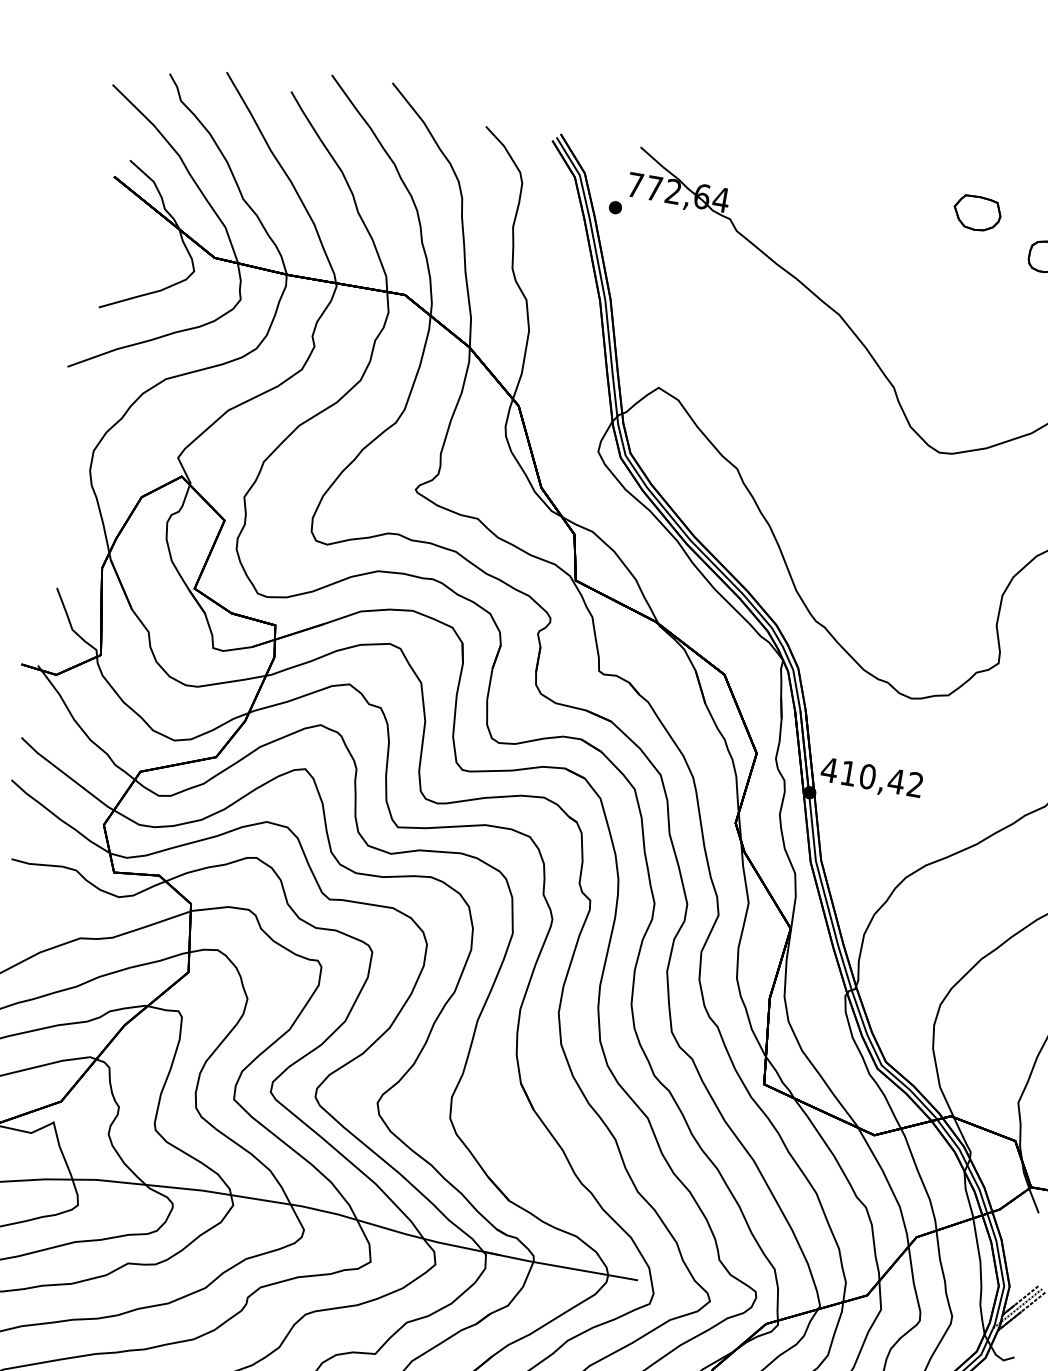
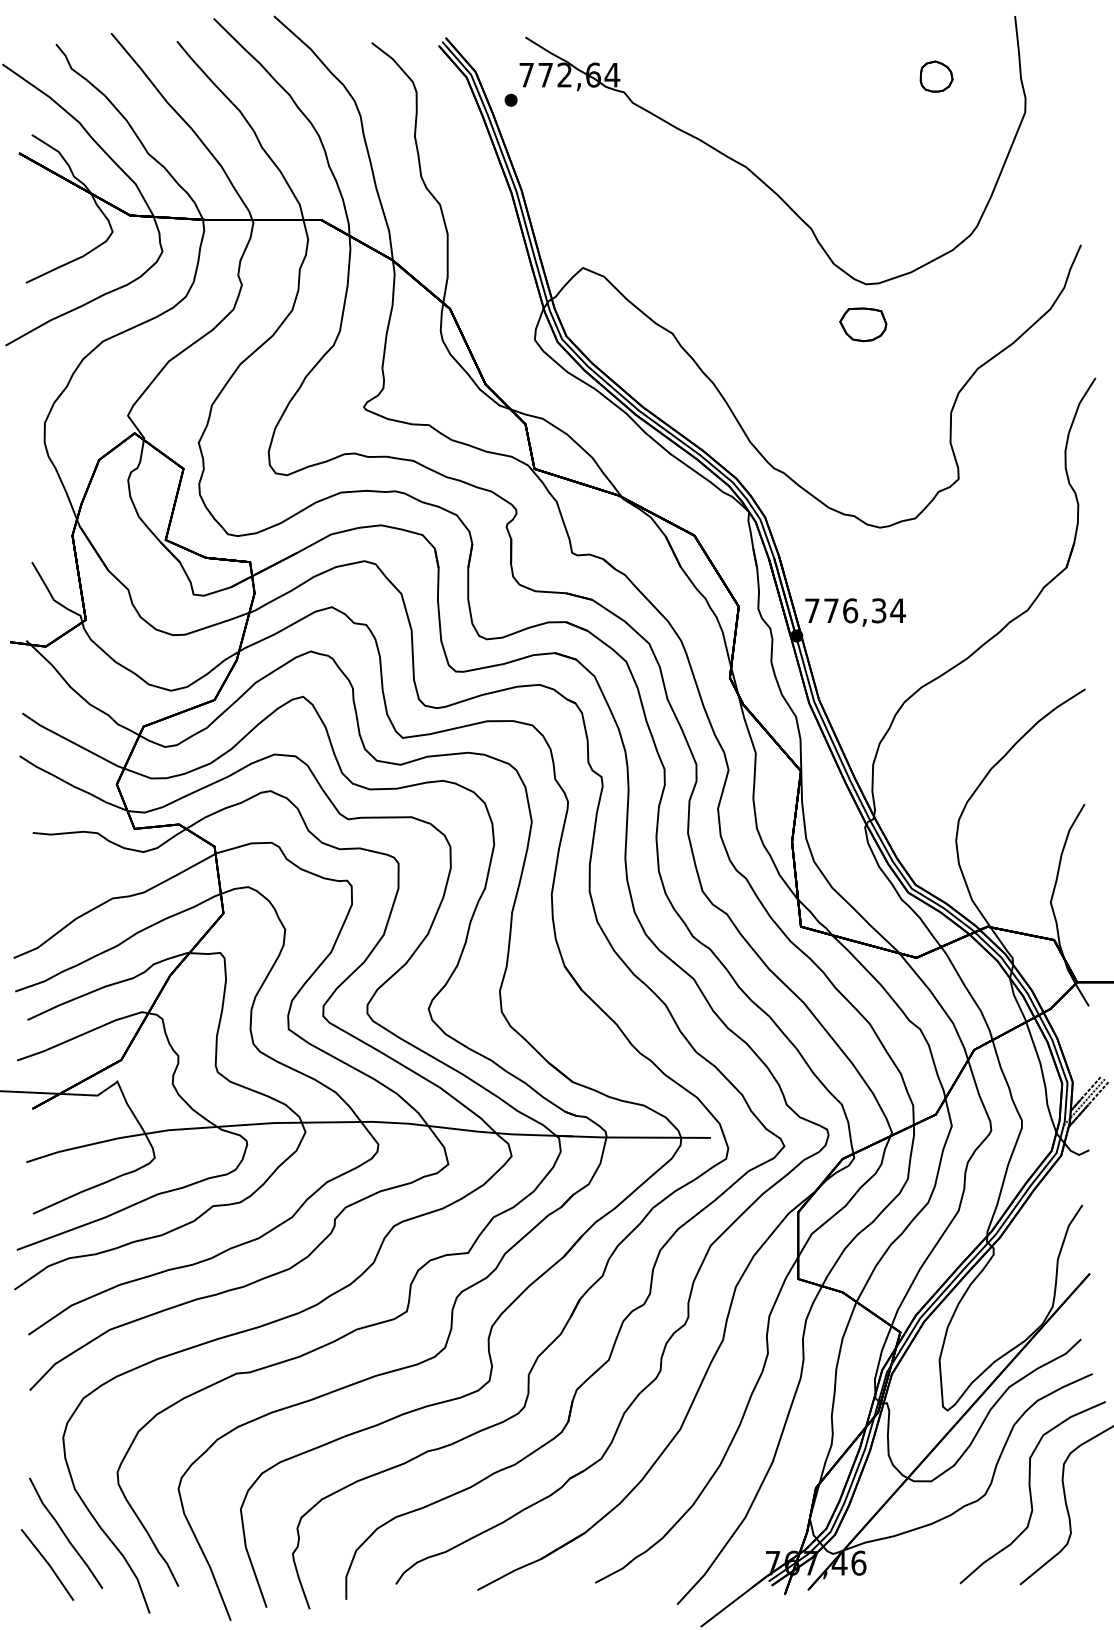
part: (977, 213) -> (863, 324), moved
text: (871, 777) -> (854, 610), 410,42 -> 776,34

